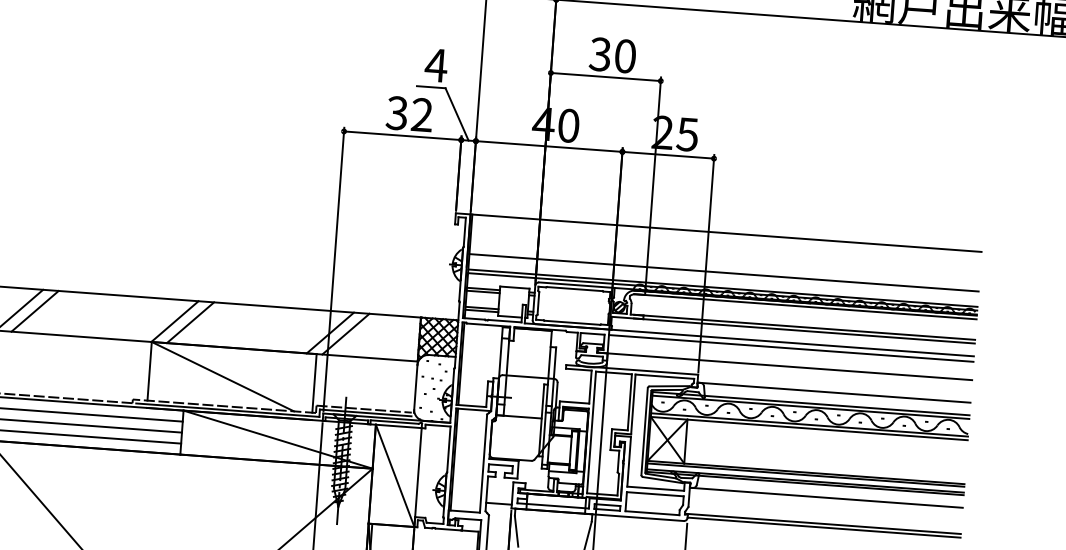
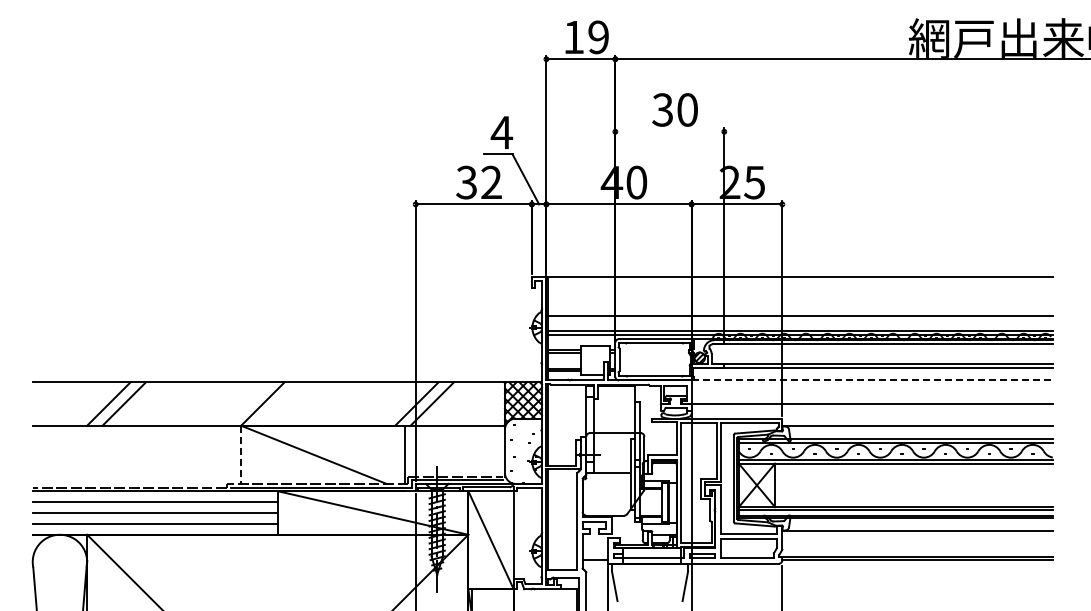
line: (605, 76) -> (669, 131), removed
line: (190, 322) -> (278, 403), removed
line: (791, 342) -> (872, 380), solid -> dashed
line: (790, 347) -> (871, 385), removed
line: (149, 371) -> (241, 455), solid -> dashed

